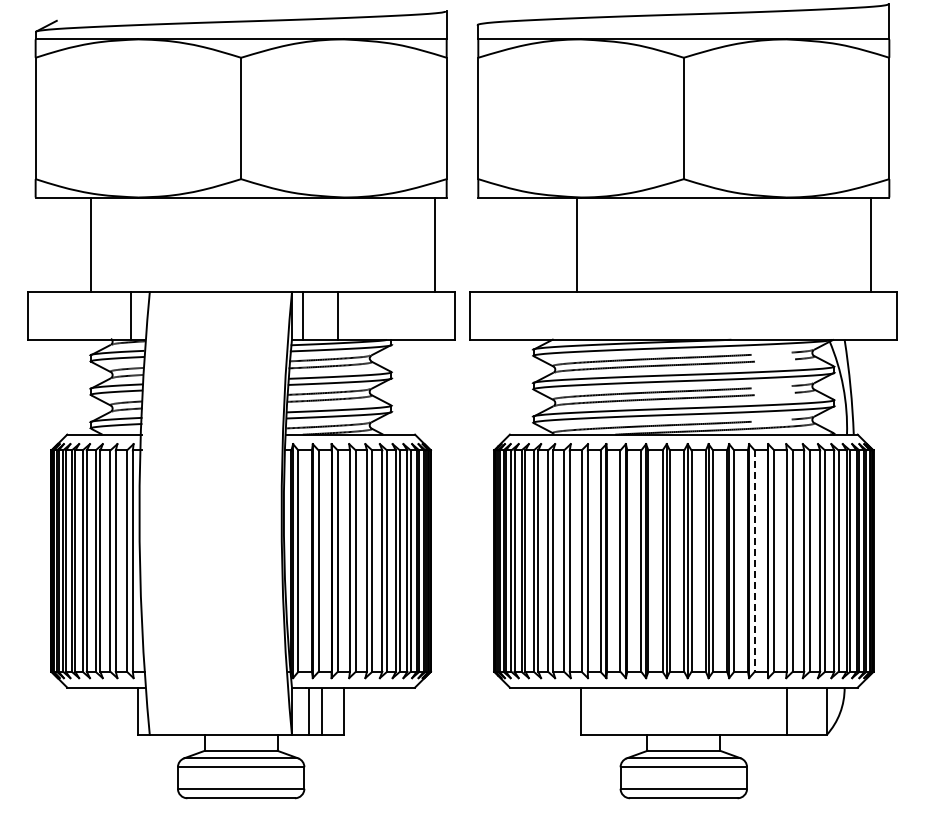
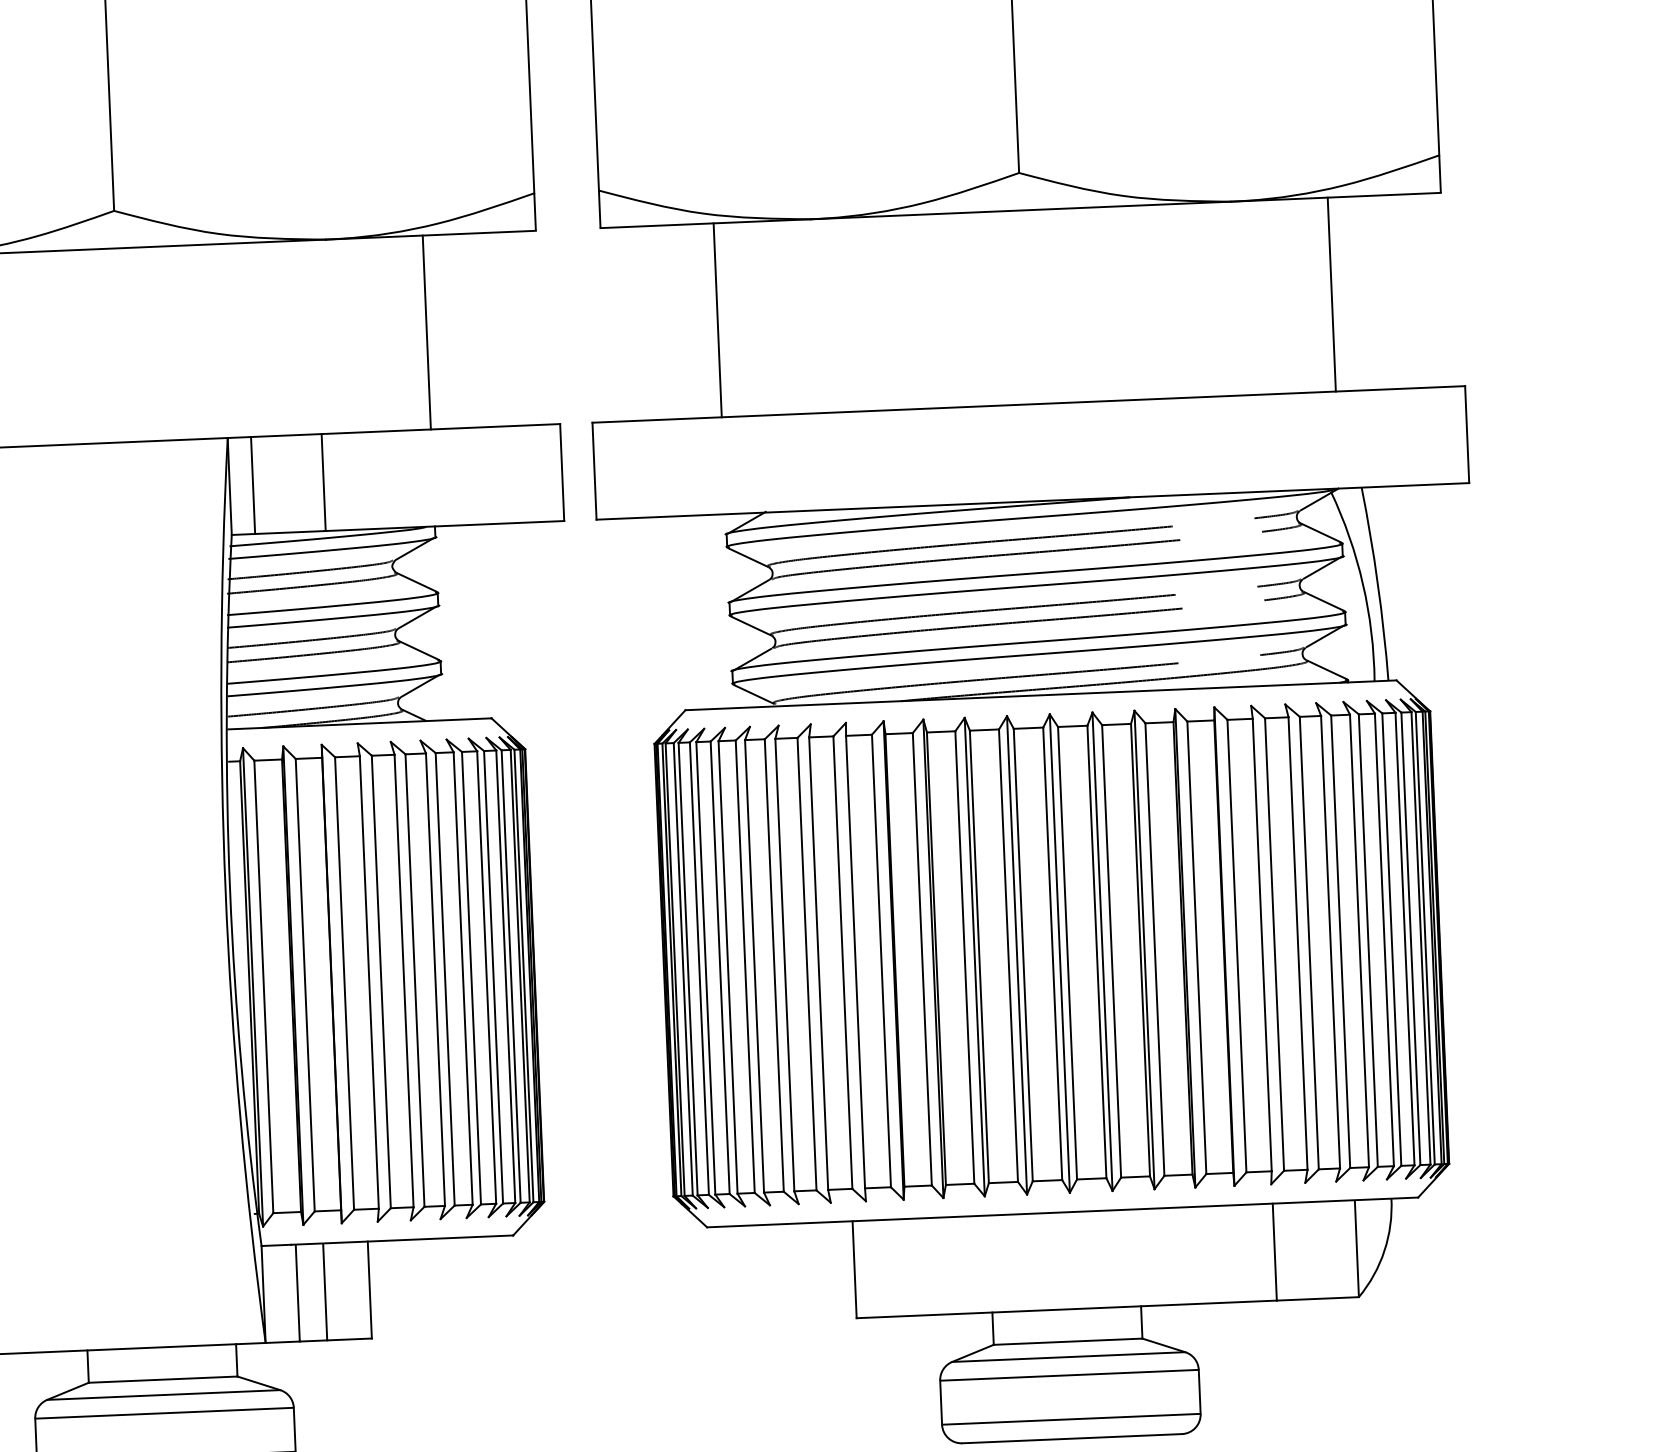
line: (435, 244) -> (427, 331), moved
line: (576, 244) -> (717, 319), moved
line: (871, 244) -> (1332, 293), moved
line: (754, 561) -> (1196, 948), dashed -> solid

